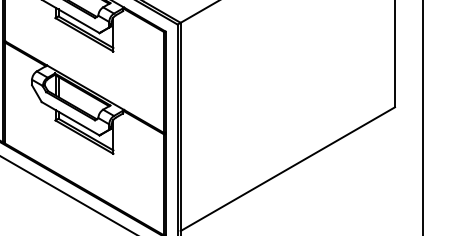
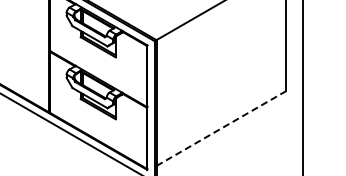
line: (288, 169) -> (221, 128), solid -> dashed

